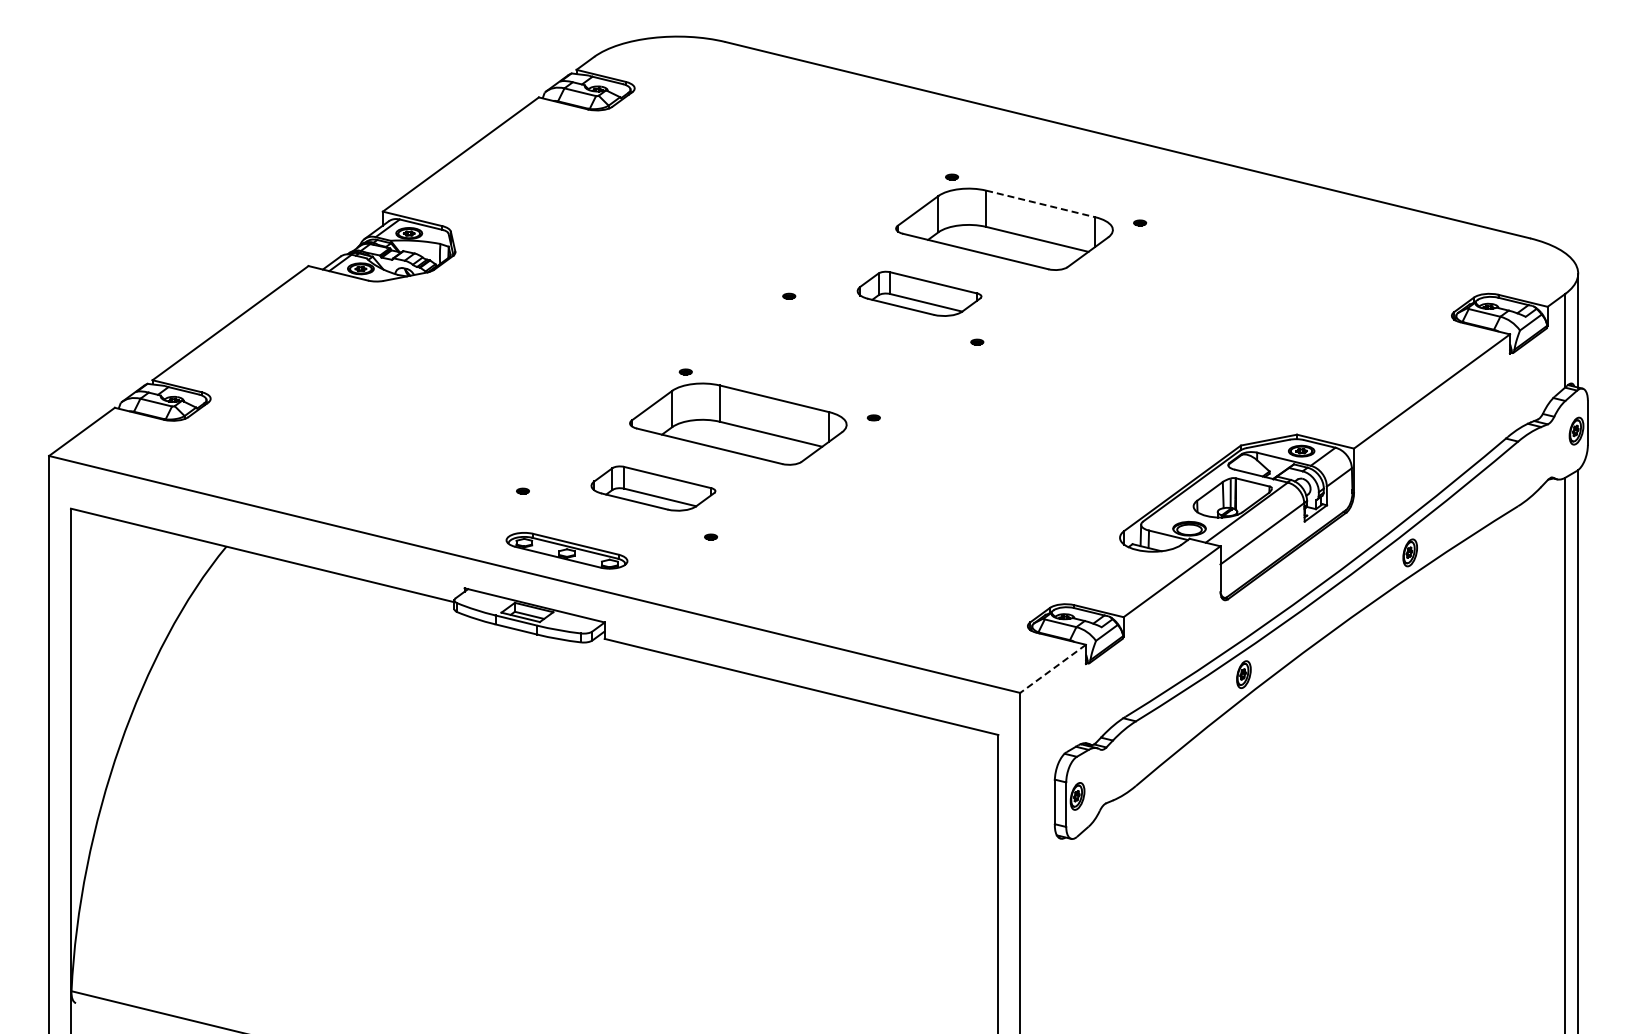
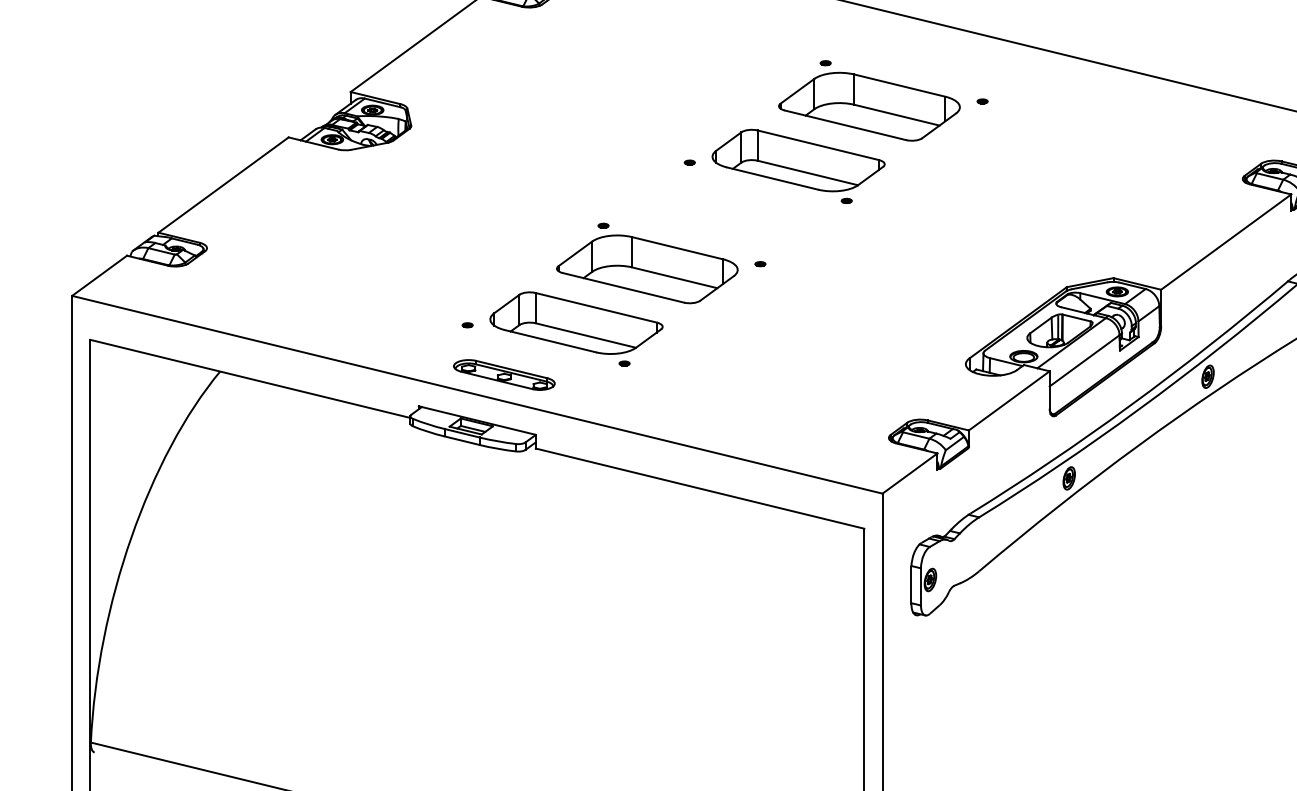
line: (1041, 204) -> (900, 86), dashed -> solid
part: (919, 293) -> (798, 160), size x1.67
part: (653, 488) -> (576, 323), size x1.67
line: (1053, 668) -> (910, 473), dashed -> solid

